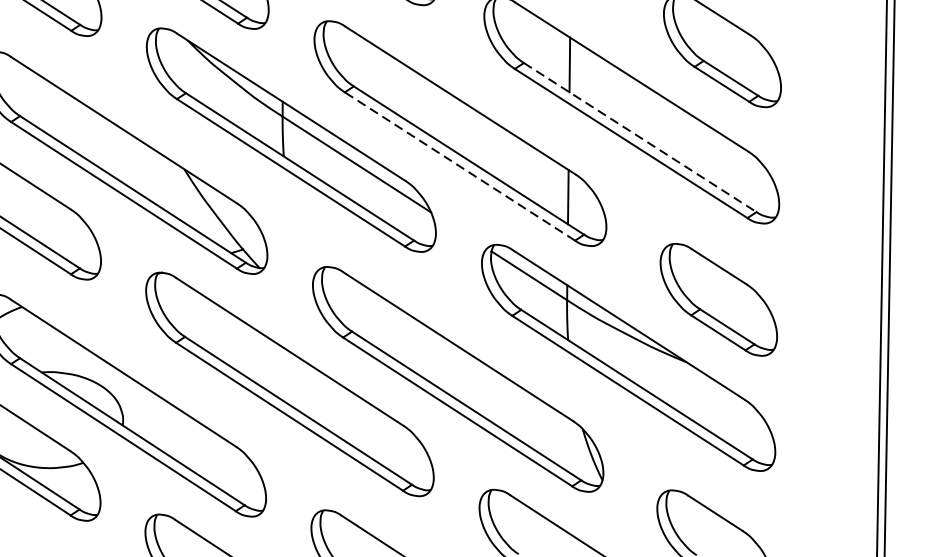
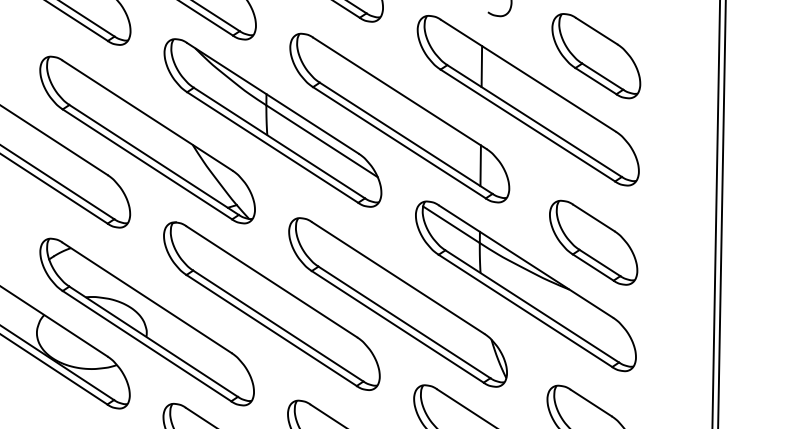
line: (640, 138) -> (534, 121), dashed -> solid
line: (460, 166) -> (399, 142), dashed -> solid

